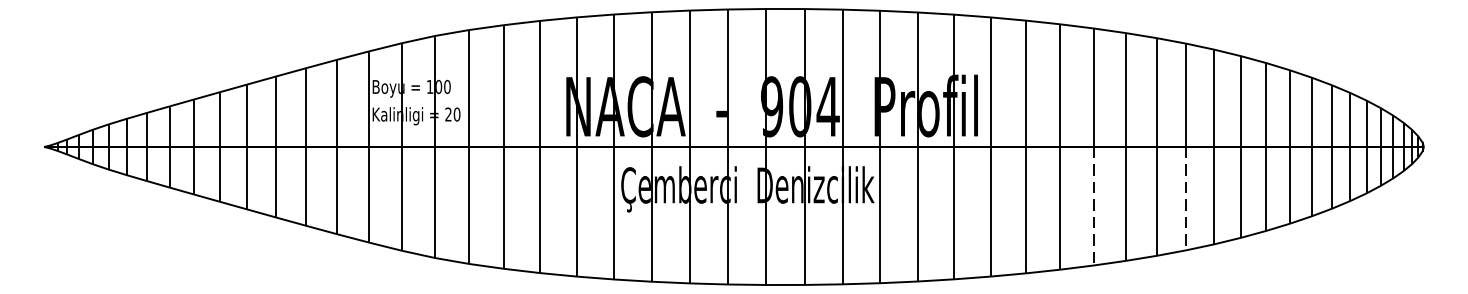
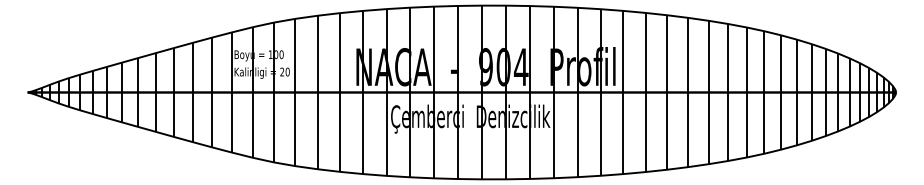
line: (1186, 199) -> (746, 125), dashed -> solid
line: (1093, 207) -> (688, 130), dashed -> solid

